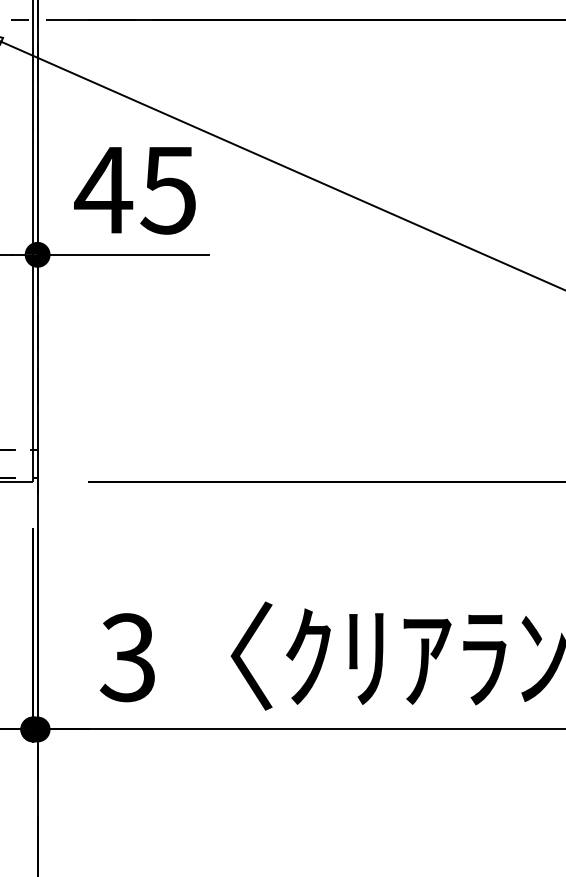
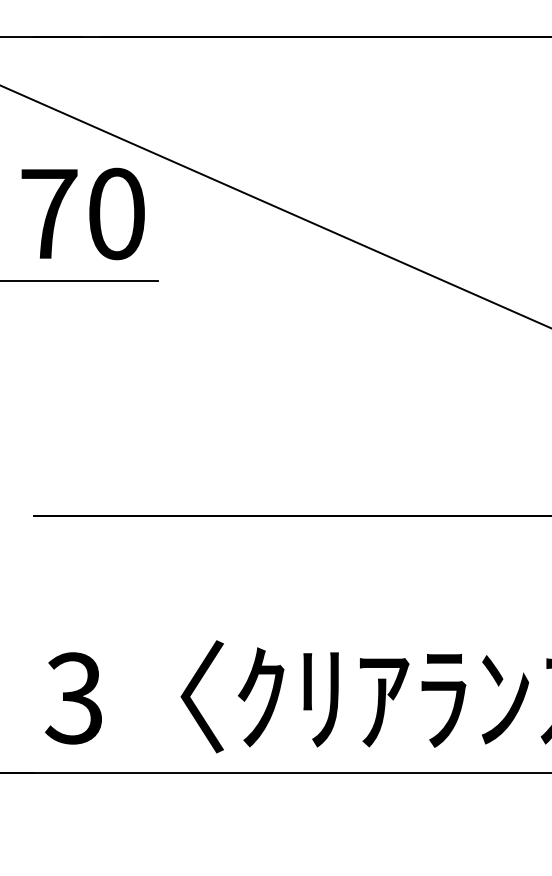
text: (135, 189) -> (81, 213), 45 -> 70

